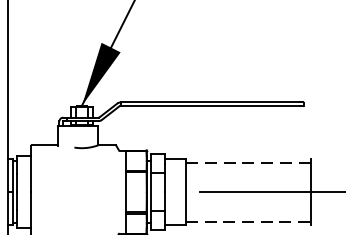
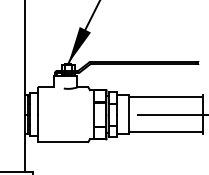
line: (247, 162) -> (165, 97), dashed -> solid
line: (247, 222) -> (165, 132), dashed -> solid

